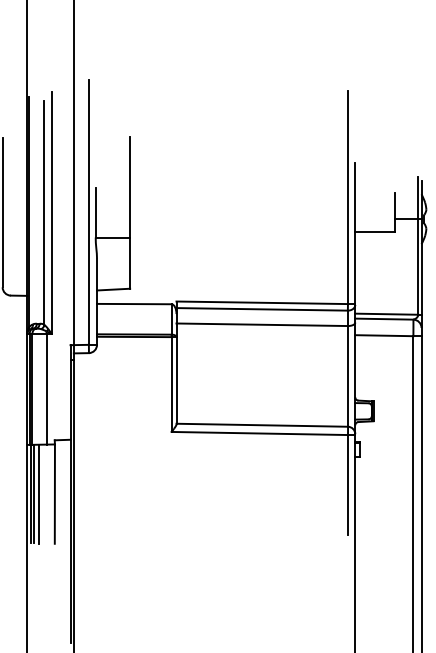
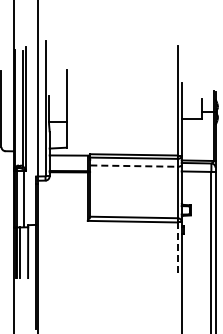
line: (262, 325) -> (134, 166), solid -> dashed
line: (347, 485) -> (177, 248), solid -> dashed

